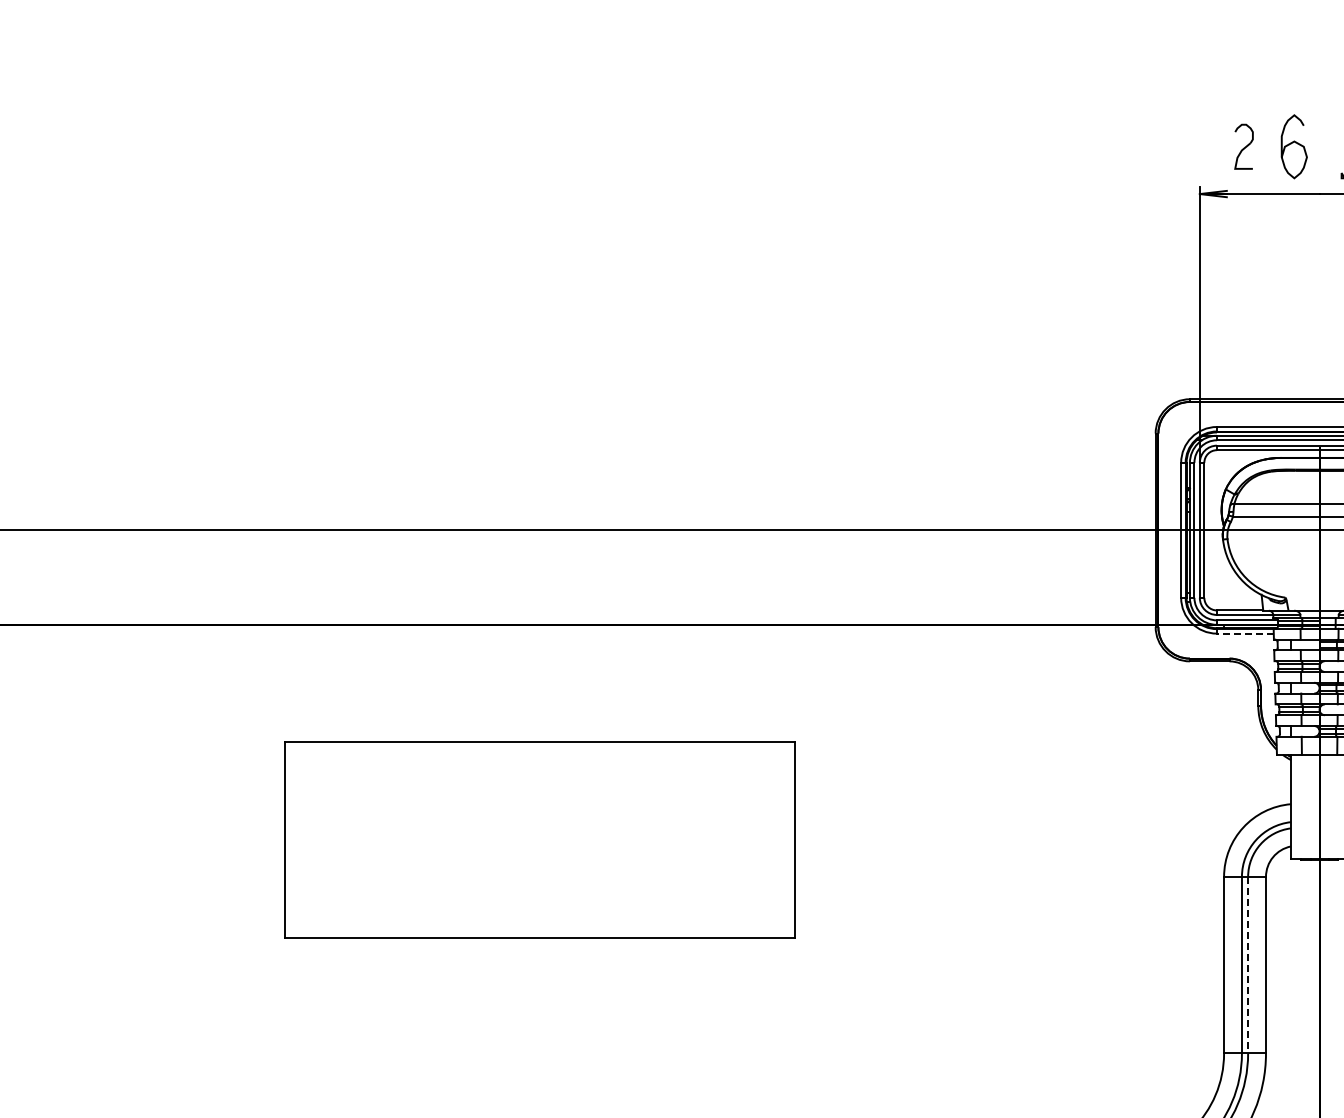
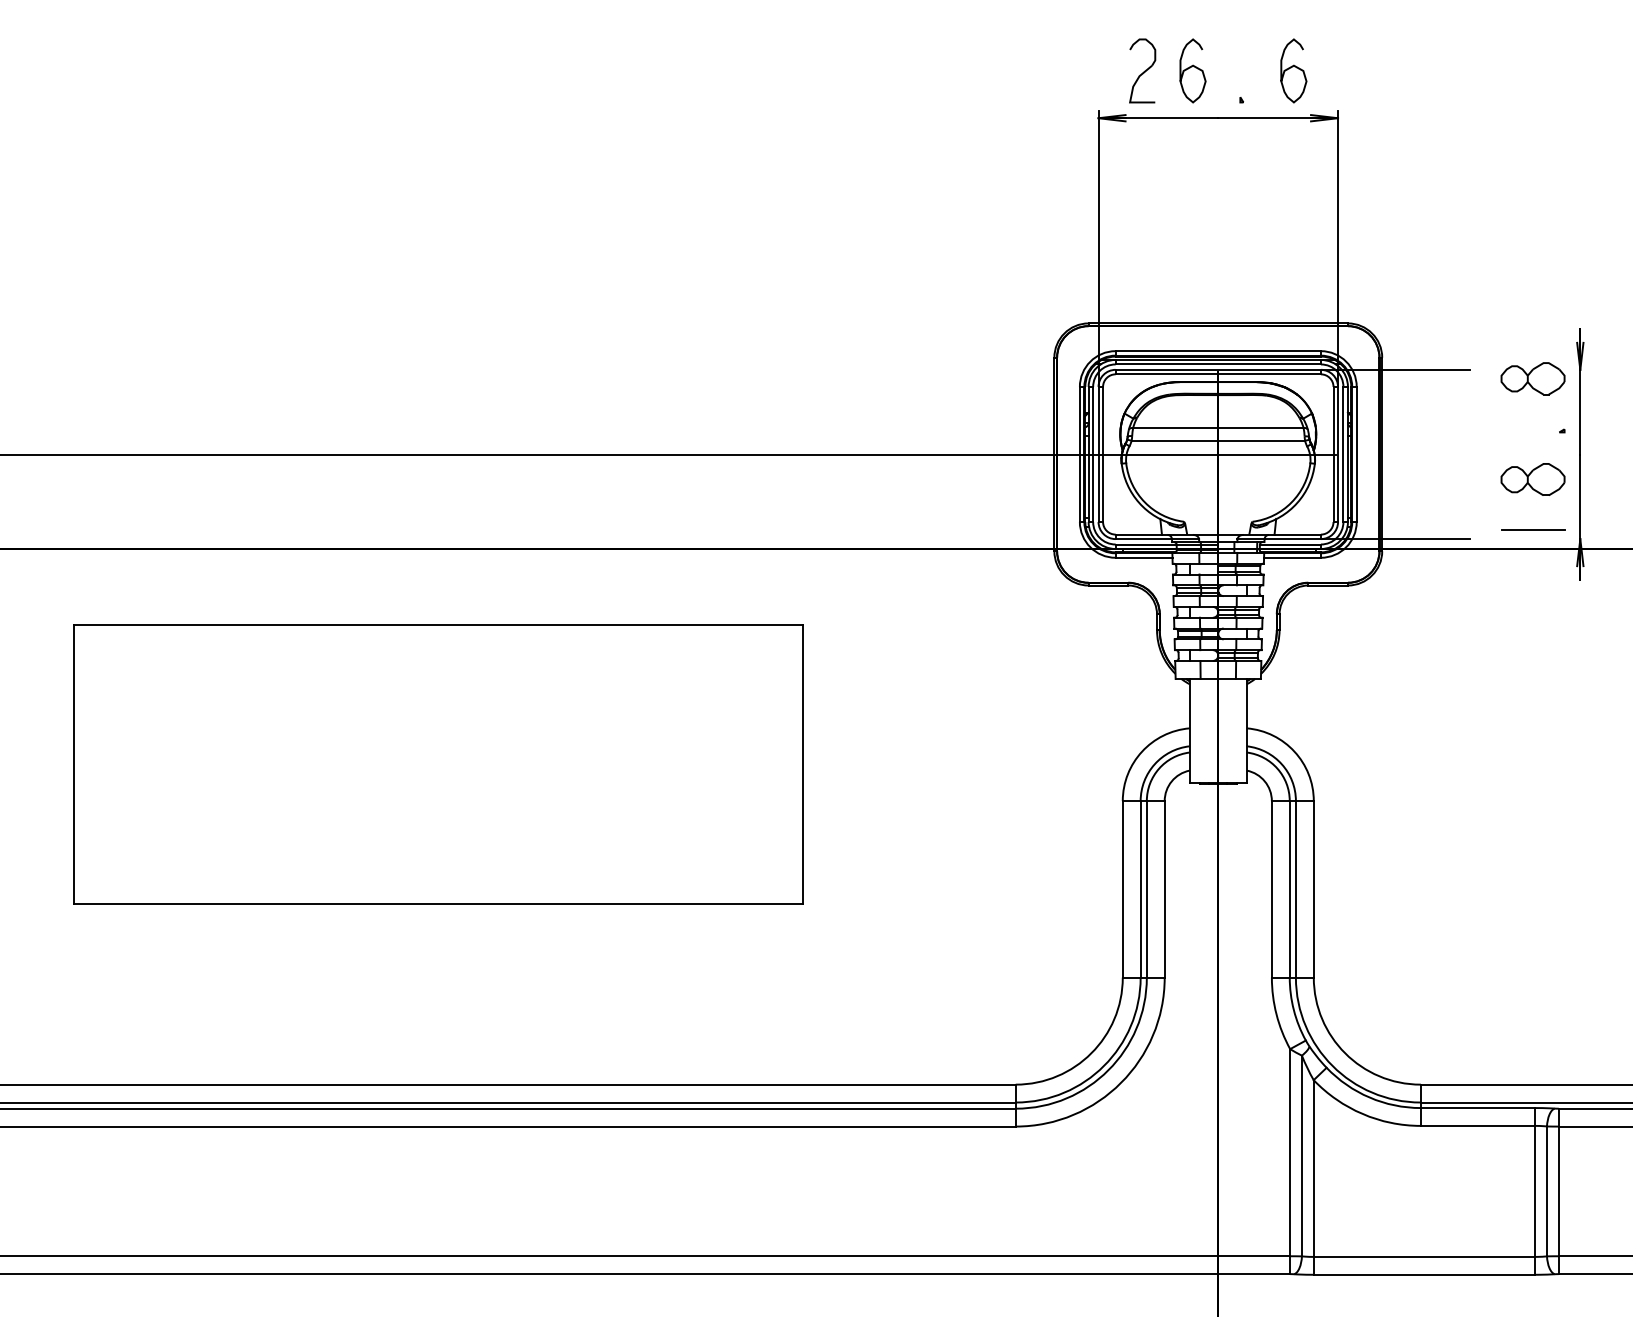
part: (1243, 146) -> (1142, 70), size x1.43
line: (1244, 633) -> (1143, 557), dashed -> solid
part: (539, 840) -> (438, 764), size x1.43
line: (1247, 965) -> (1146, 889), dashed -> solid

